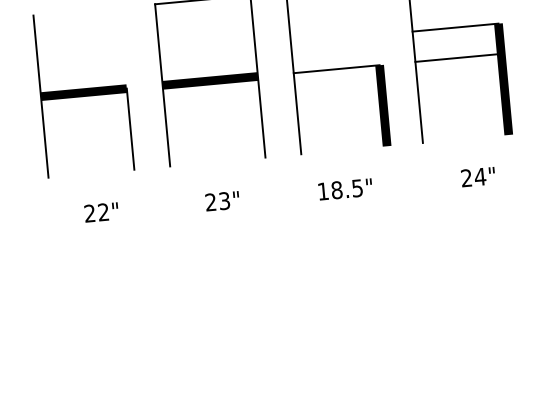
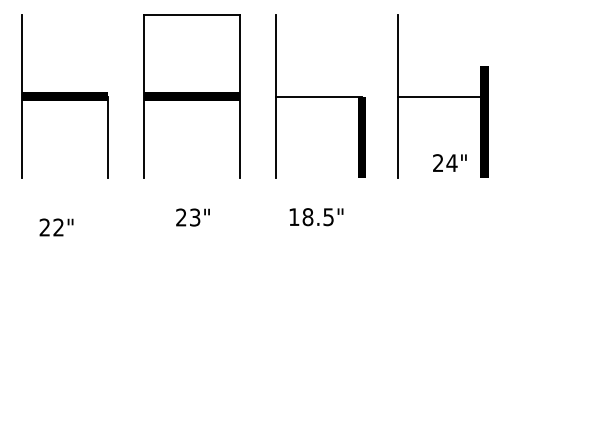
line: (454, 28) -> (440, 66), removed
text: (477, 176) -> (449, 162), moved
text: (101, 212) -> (56, 227), moved

